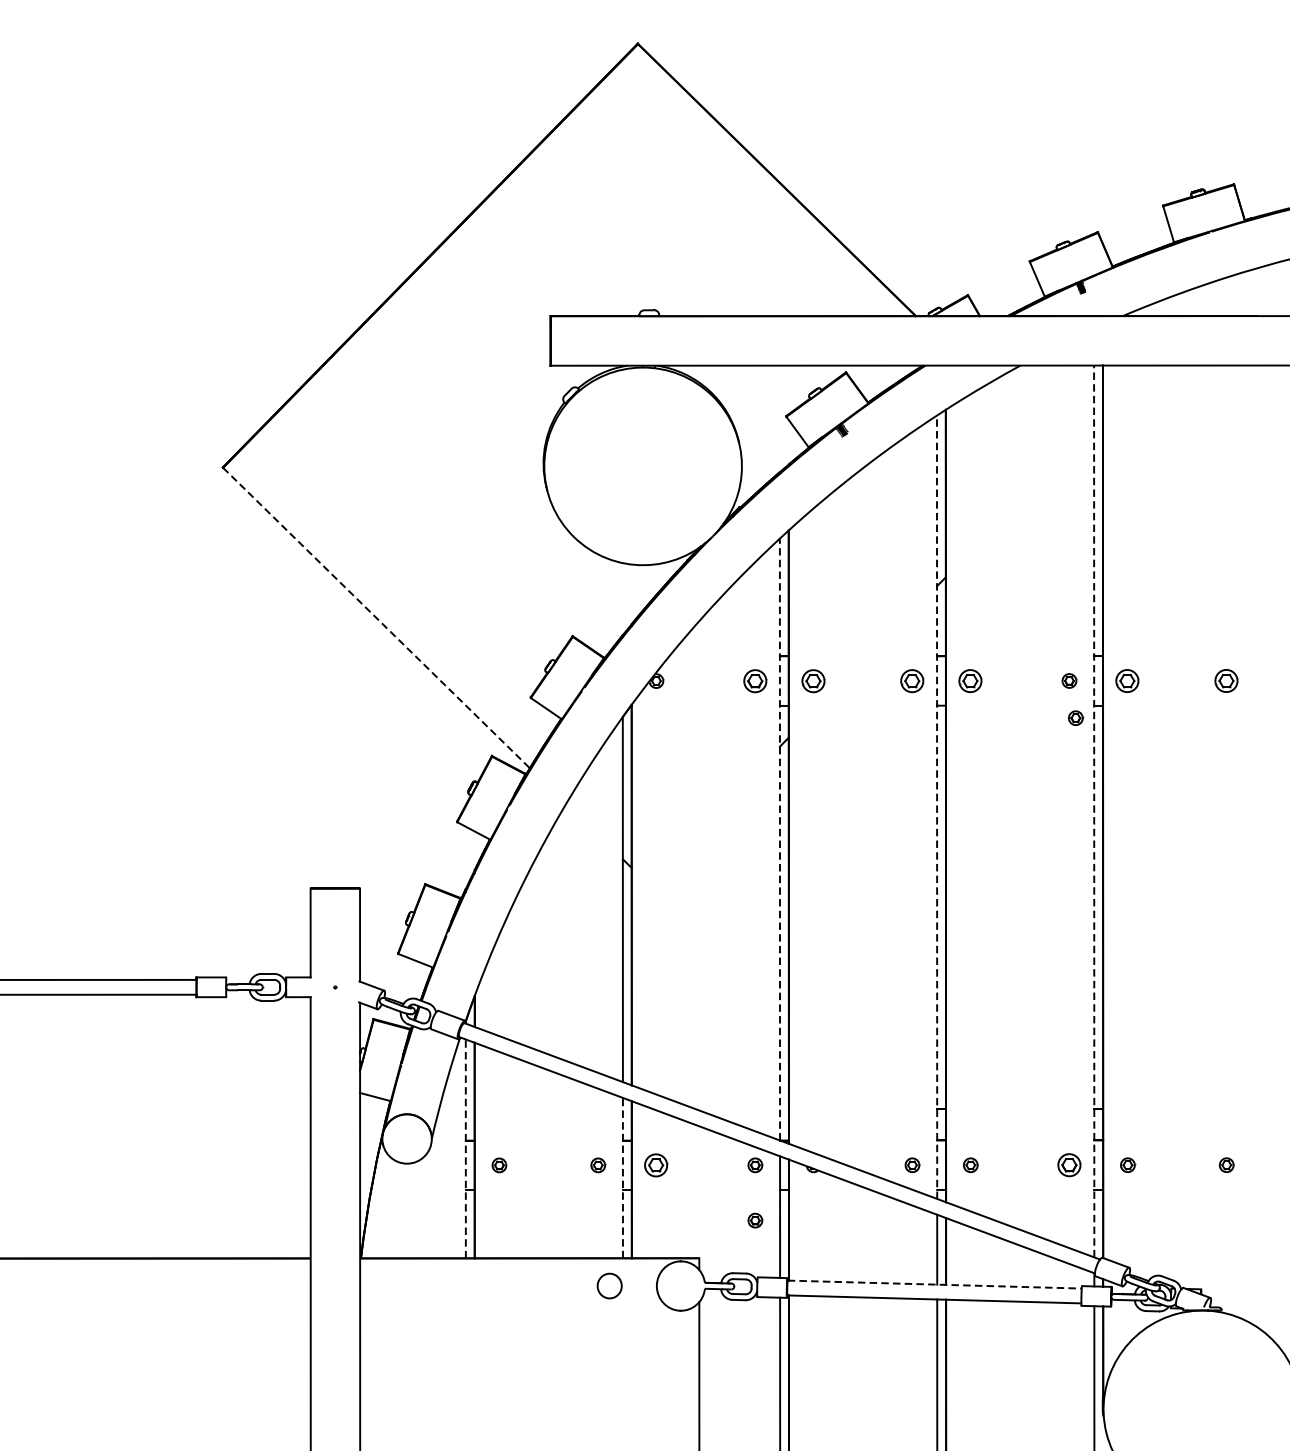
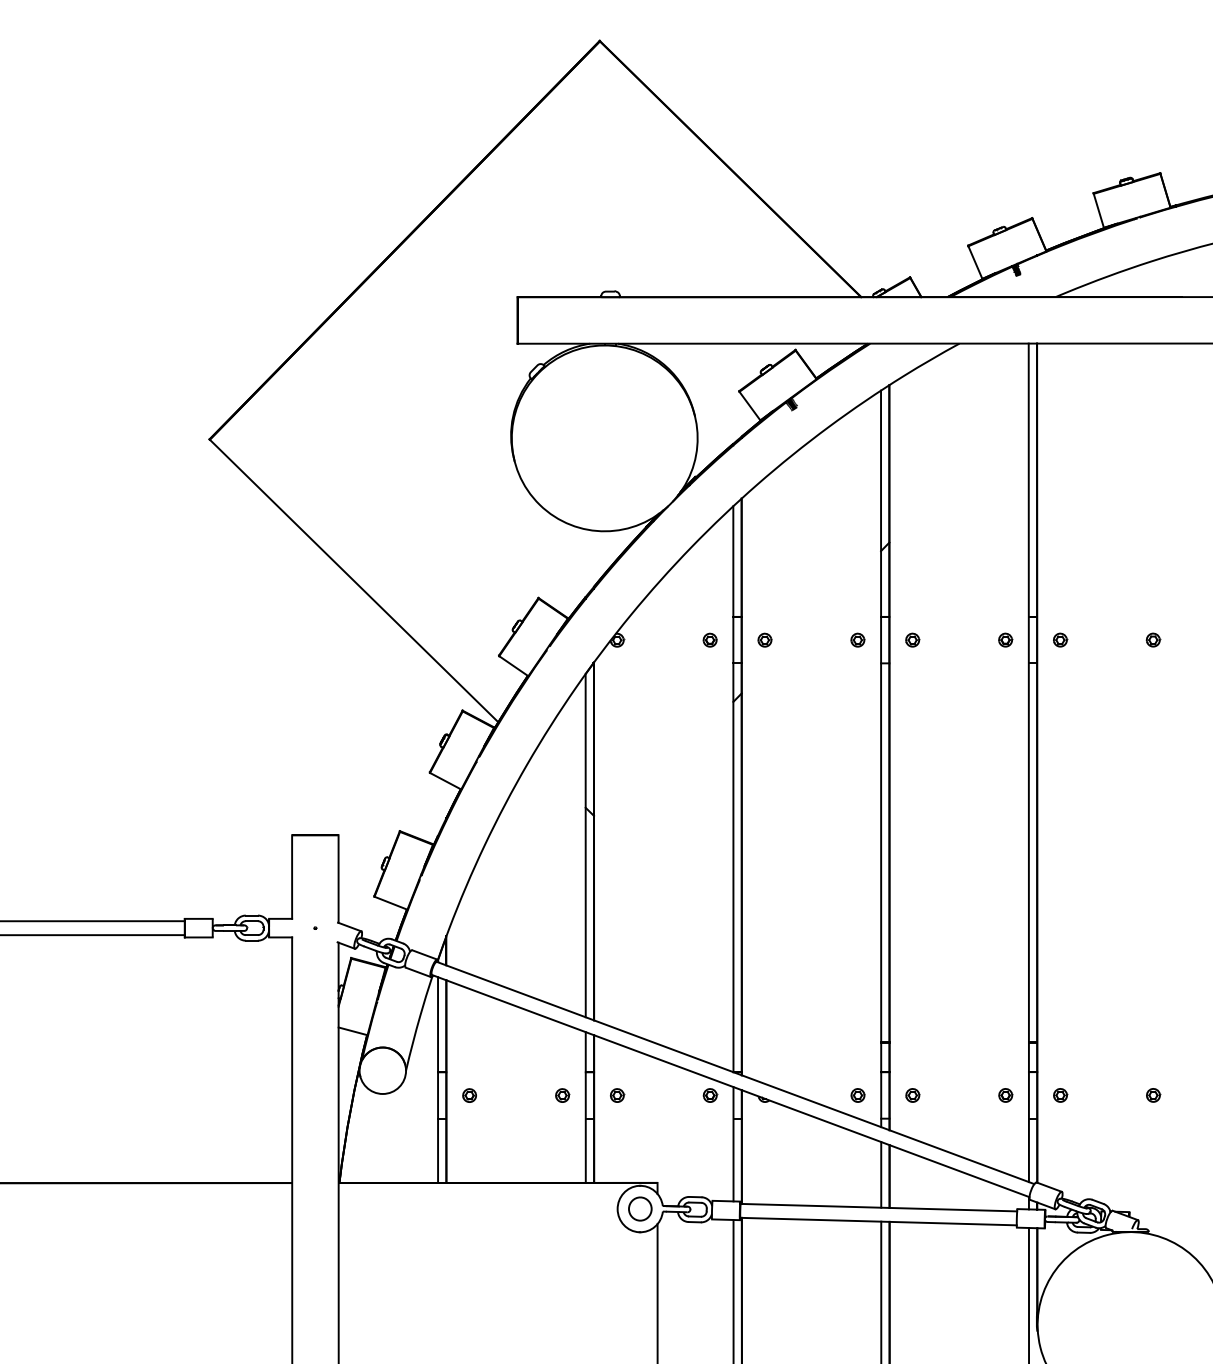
line: (376, 617) -> (354, 580), dashed -> solid
part: (754, 680) -> (709, 639), size x0.62
part: (813, 680) -> (764, 639), size x0.62
part: (911, 680) -> (857, 639), size x0.62
part: (970, 680) -> (912, 639), size x0.62
part: (1127, 680) -> (1060, 639), size x0.62
part: (1226, 680) -> (1153, 639), size x0.62
part: (1075, 717) -> (1011, 674), removed
line: (937, 806) -> (881, 758), dashed -> solid
line: (1093, 811) -> (1028, 762), dashed -> solid
line: (780, 839) -> (733, 789), dashed -> solid
line: (466, 1149) -> (438, 1080), dashed -> solid
part: (656, 1165) -> (617, 1095), size x0.62
part: (1069, 1165) -> (1005, 1095), size x0.62
line: (622, 1178) -> (585, 1107), dashed -> solid
part: (755, 1220) -> (710, 1147), removed
line: (935, 1284) -> (879, 1207), dashed -> solid
part: (609, 1285) -> (640, 1208), moved

